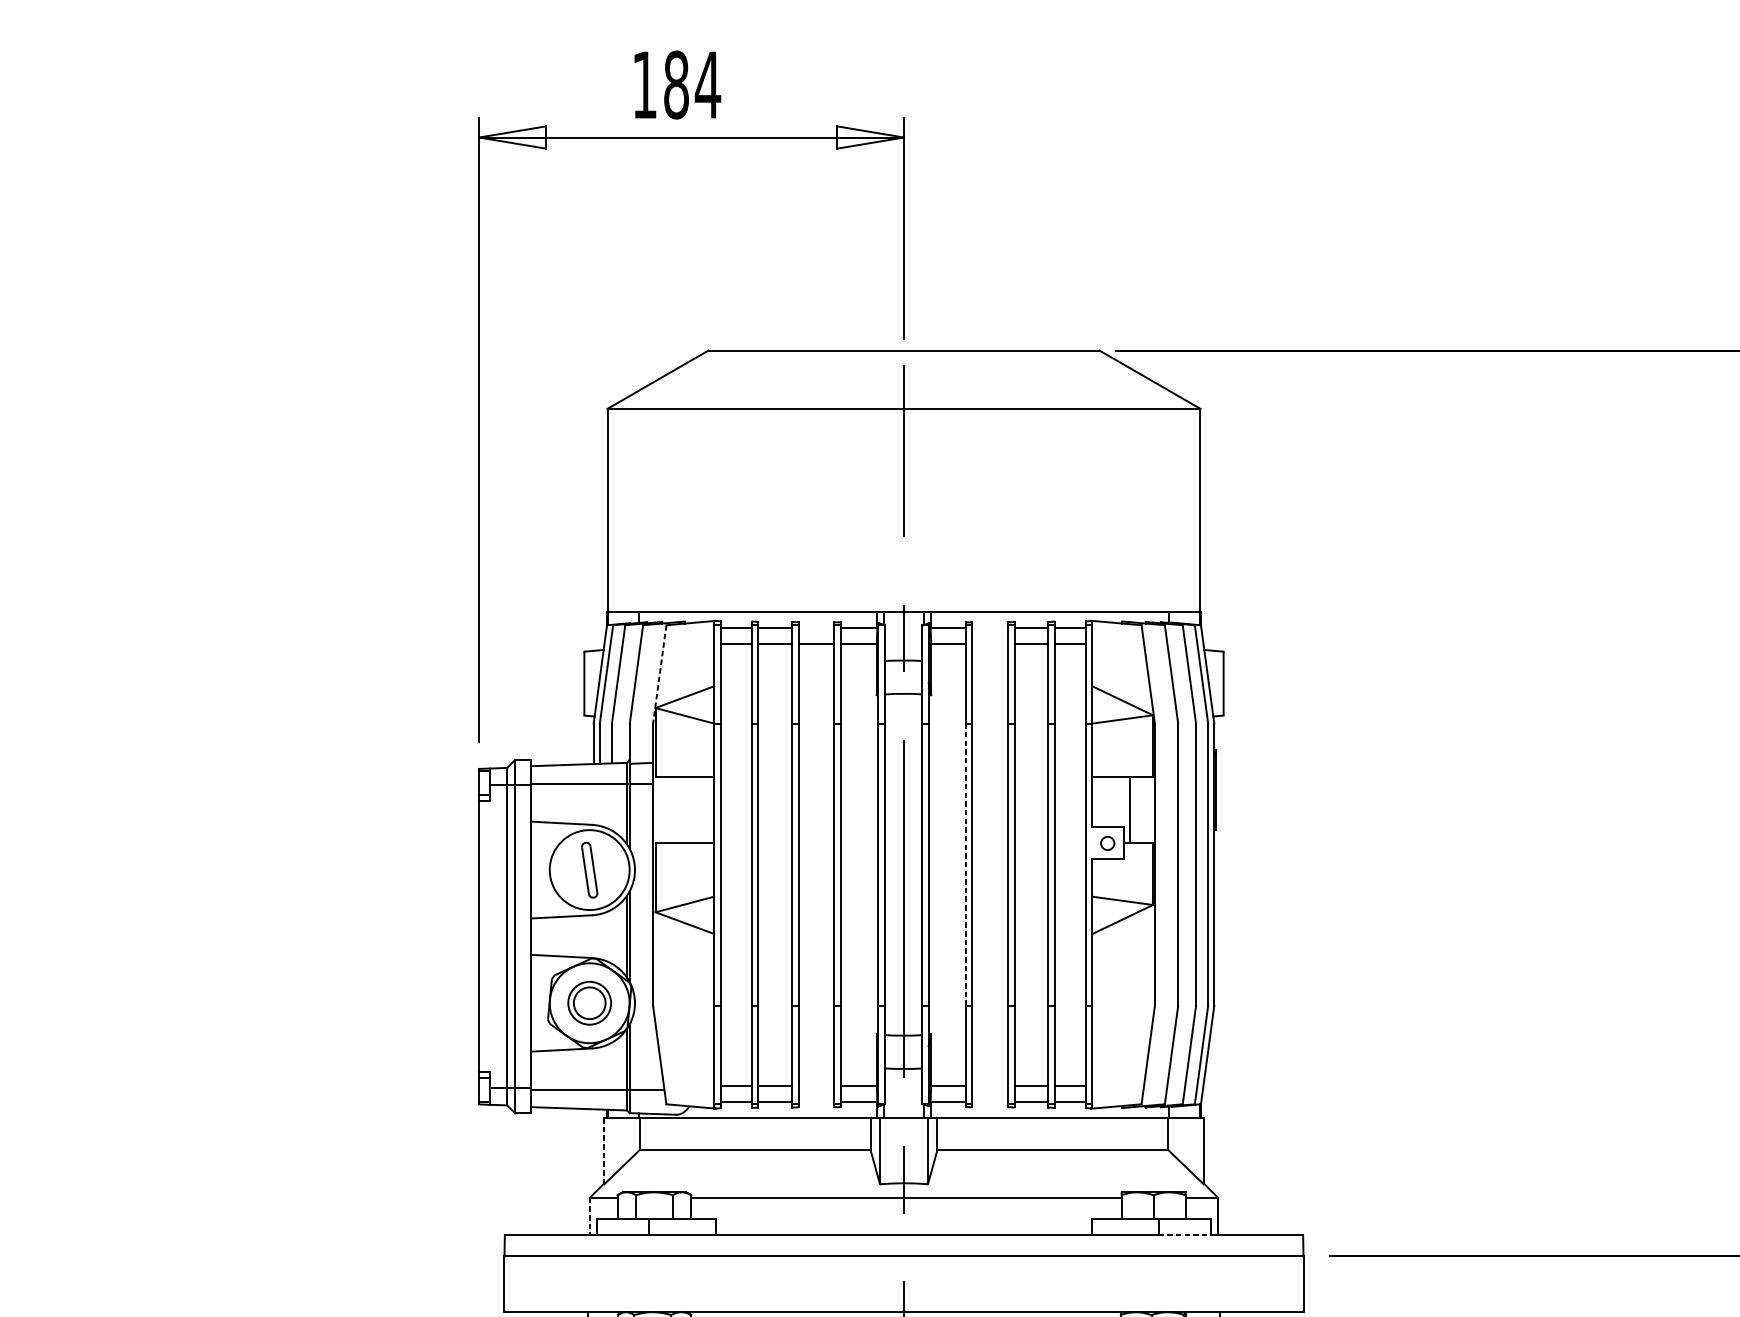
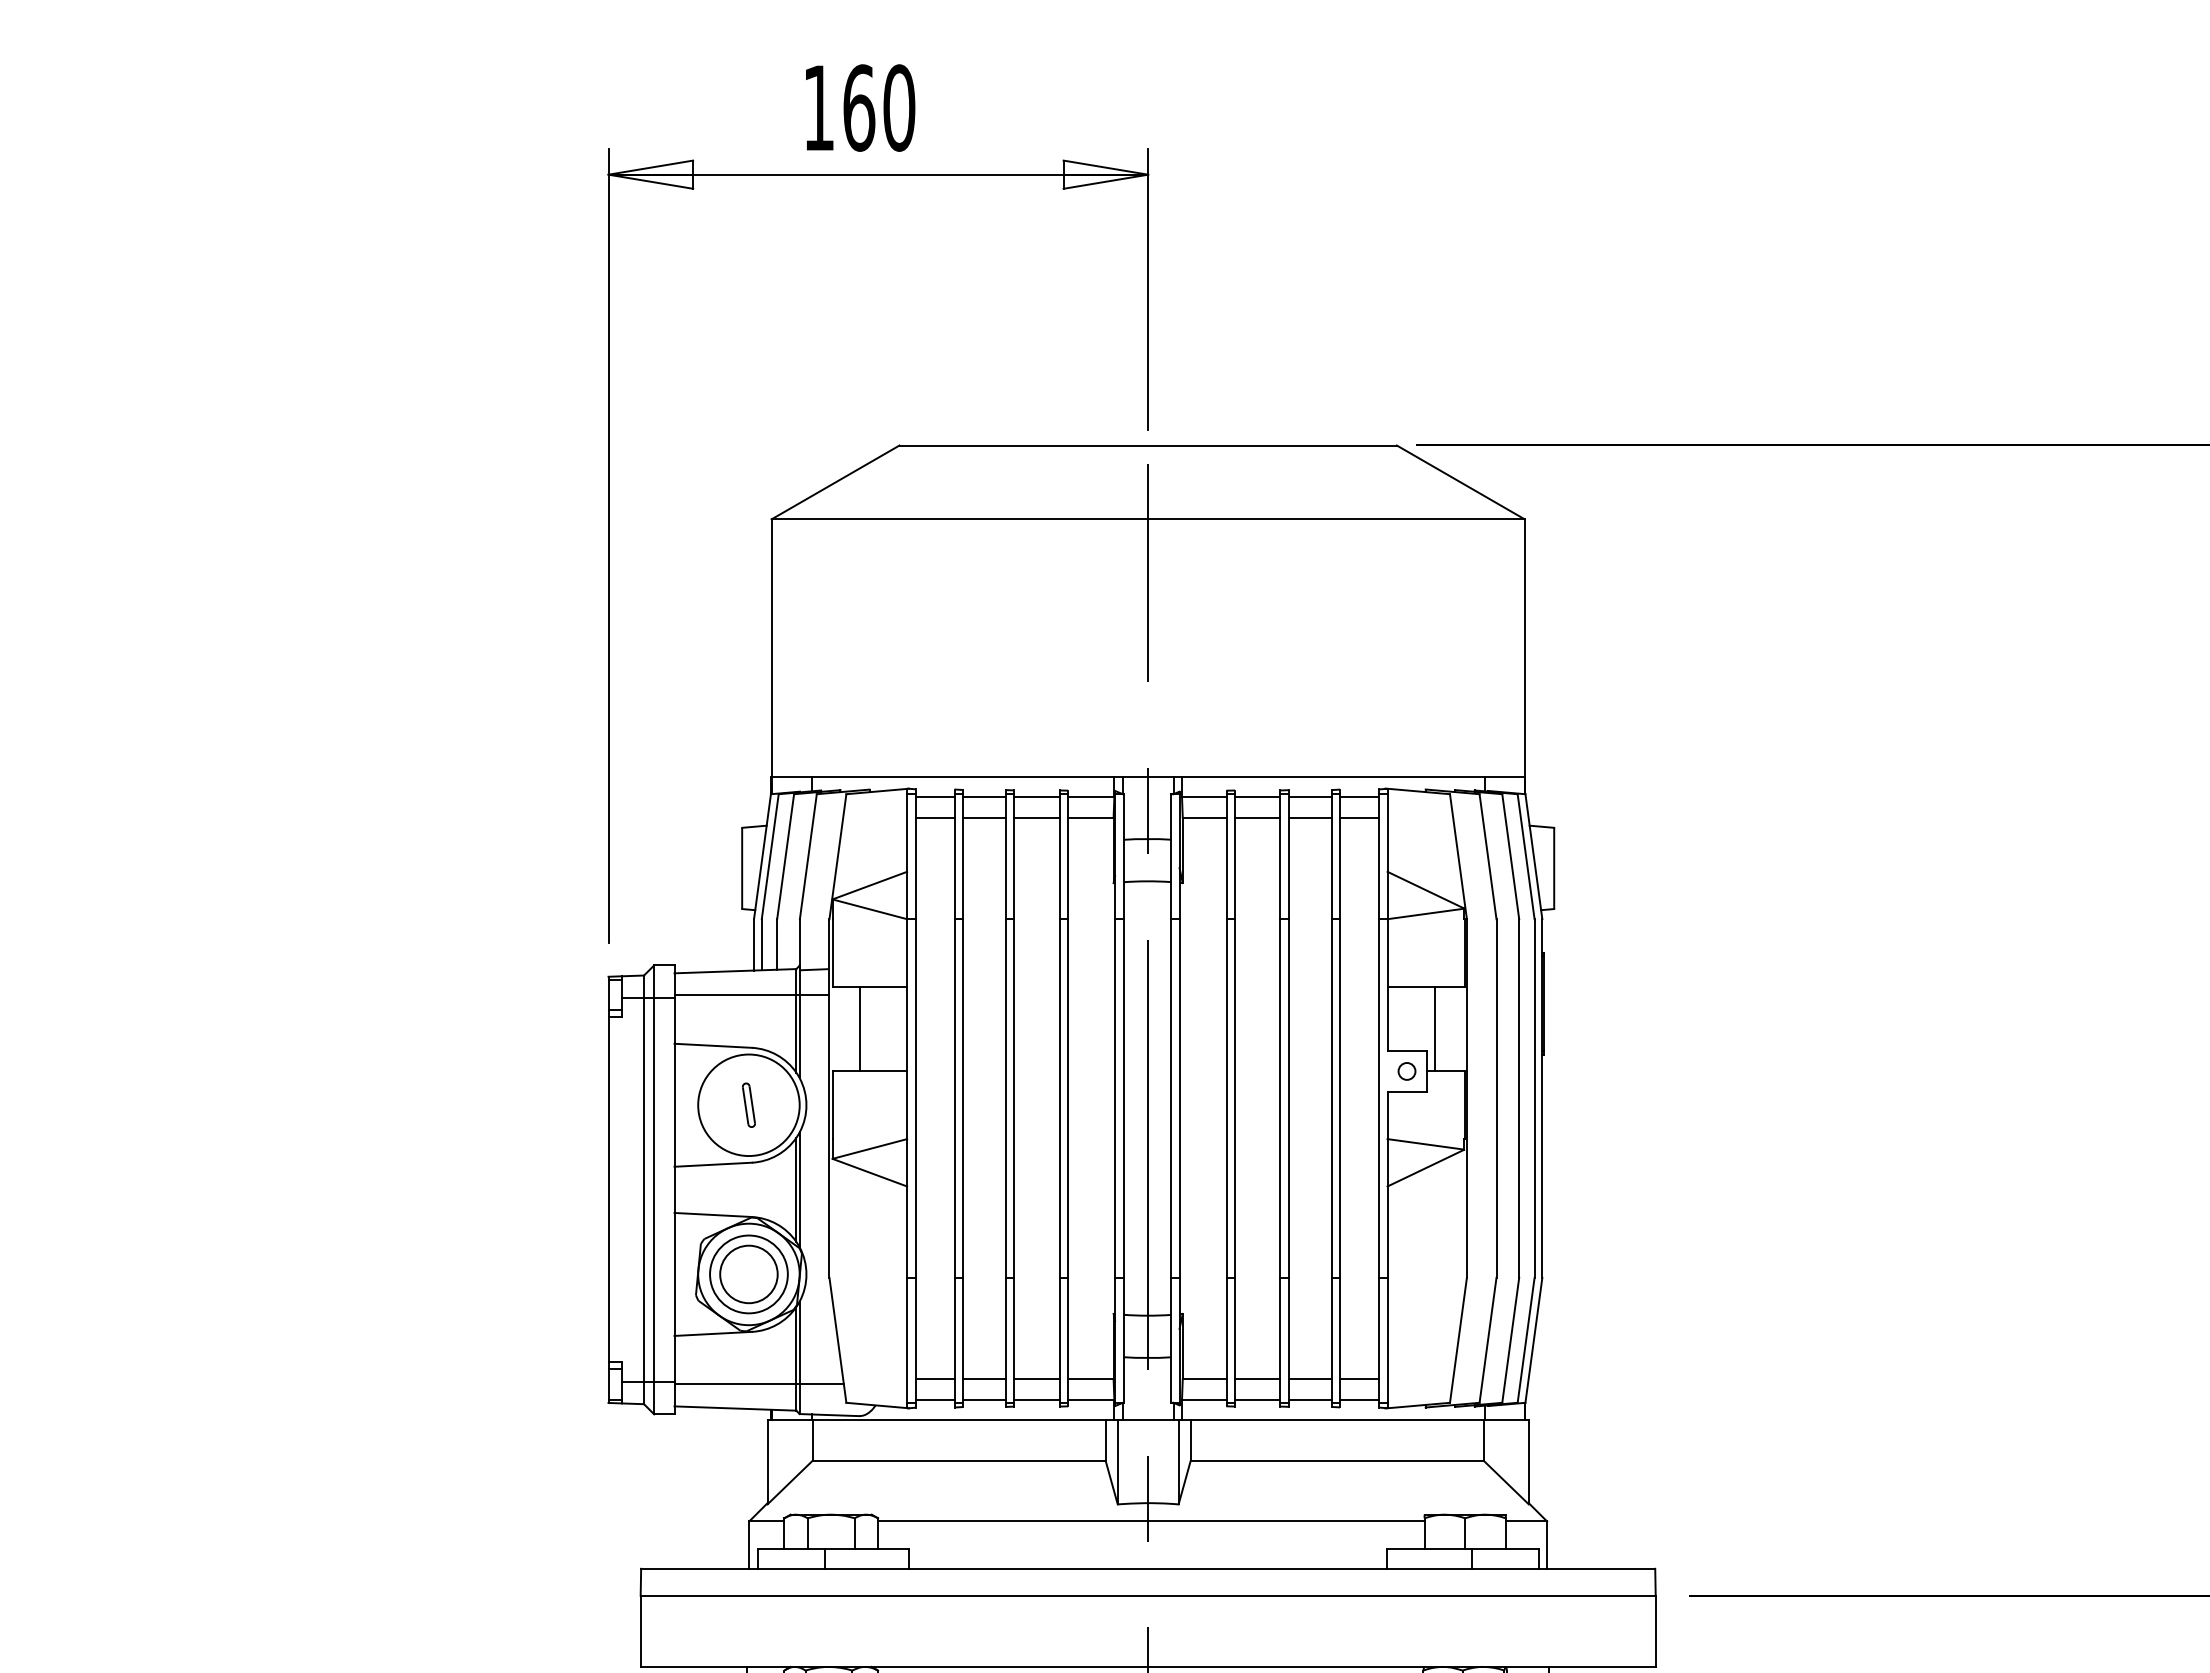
text: (692, 84) -> (879, 107), 184 -> 160
line: (816, 627) -> (1036, 797), added
line: (990, 627) -> (1257, 797), added
line: (990, 643) -> (1257, 817), added
line: (659, 675) -> (837, 857), dashed -> solid
line: (676, 809) -> (859, 1028), added
line: (965, 864) -> (1226, 1098), dashed -> solid
part: (589, 869) -> (748, 1104), size x0.62
part: (589, 1003) -> (748, 1274), size x1.43
line: (816, 1085) -> (1036, 1379), added
line: (990, 1085) -> (1257, 1379), added
line: (816, 1101) -> (1036, 1399), added
line: (990, 1101) -> (1257, 1399), added
line: (604, 1150) -> (767, 1461), dashed -> solid
line: (590, 1216) -> (749, 1545), dashed -> solid
line: (1185, 1234) -> (1505, 1568), dashed -> solid

